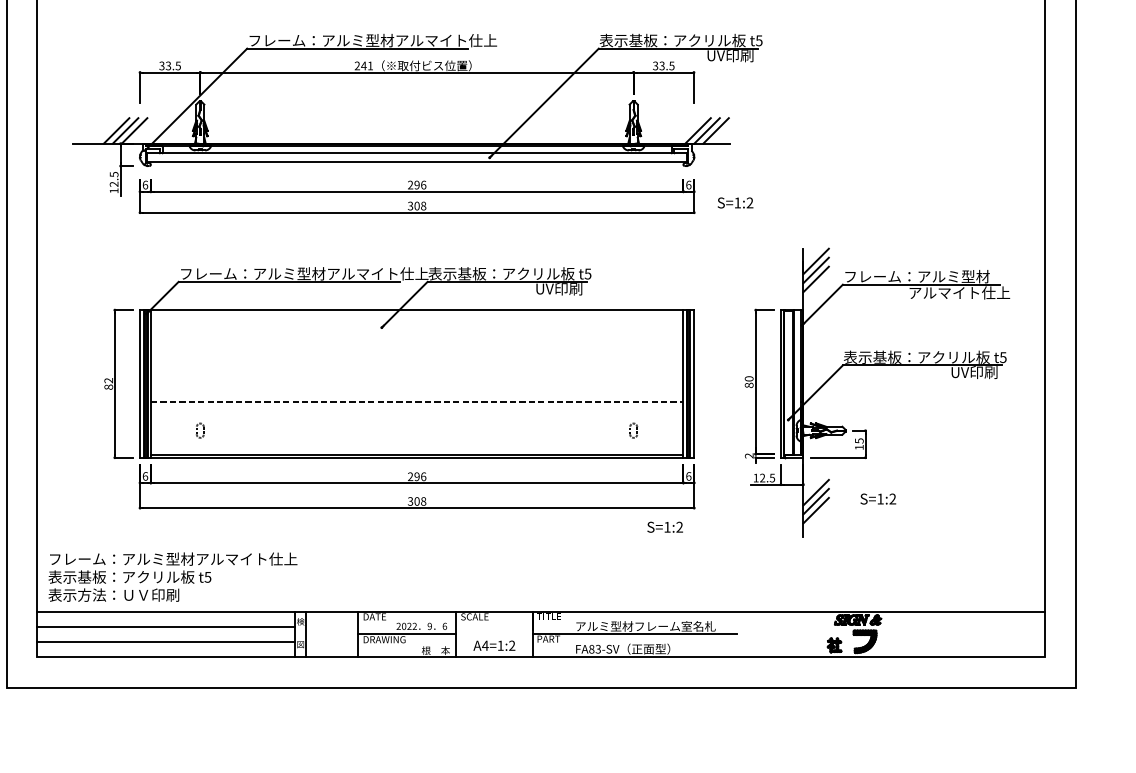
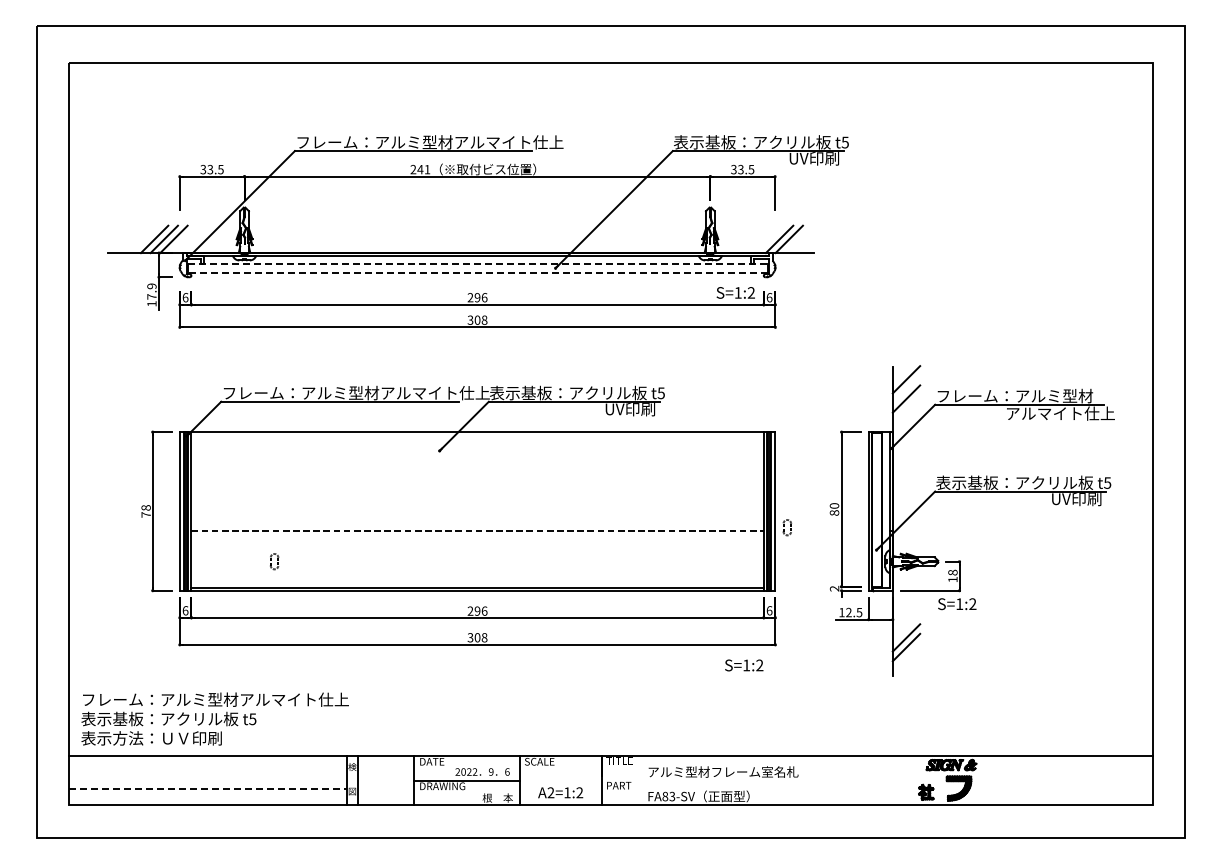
line: (715, 130) -> (798, 239), removed
line: (417, 153) -> (478, 263), solid -> dashed
line: (417, 162) -> (477, 273), solid -> dashed
text: (113, 179) -> (151, 291), 12.5 -> 17.9
text: (735, 202) -> (735, 292), moved
line: (816, 270) -> (906, 389), removed
text: (108, 384) -> (145, 511), 82 -> 78
part: (200, 430) -> (274, 561), moved
part: (632, 430) -> (786, 527), moved
text: (858, 440) -> (952, 572), 15 -> 18
line: (816, 491) -> (906, 627), removed
text: (878, 499) -> (957, 604), moved
line: (165, 626) -> (207, 772), removed
line: (634, 634) -> (711, 780), removed
line: (165, 641) -> (207, 788), solid -> dashed
text: (484, 645) -> (550, 792), A4=1:2 -> A2=1:2

